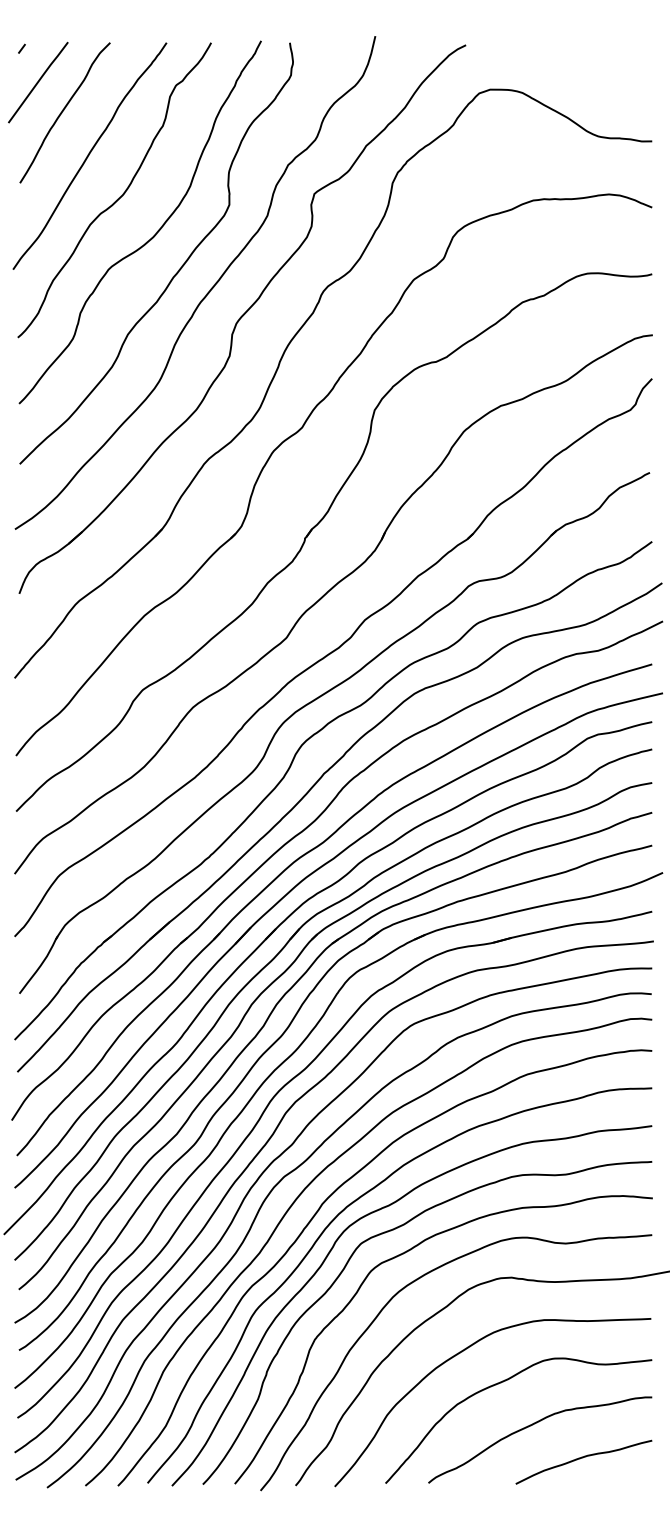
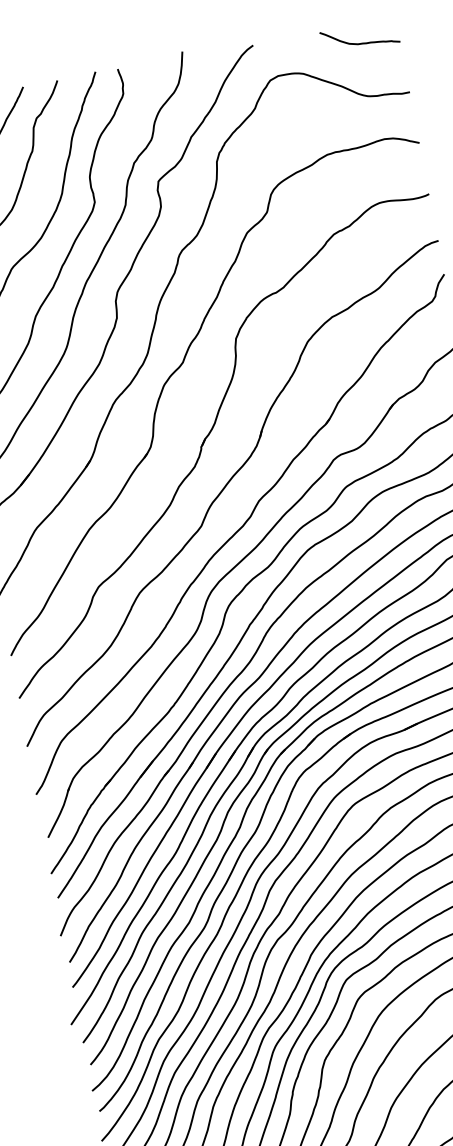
curve: (601, 67) -> (360, 42), added

